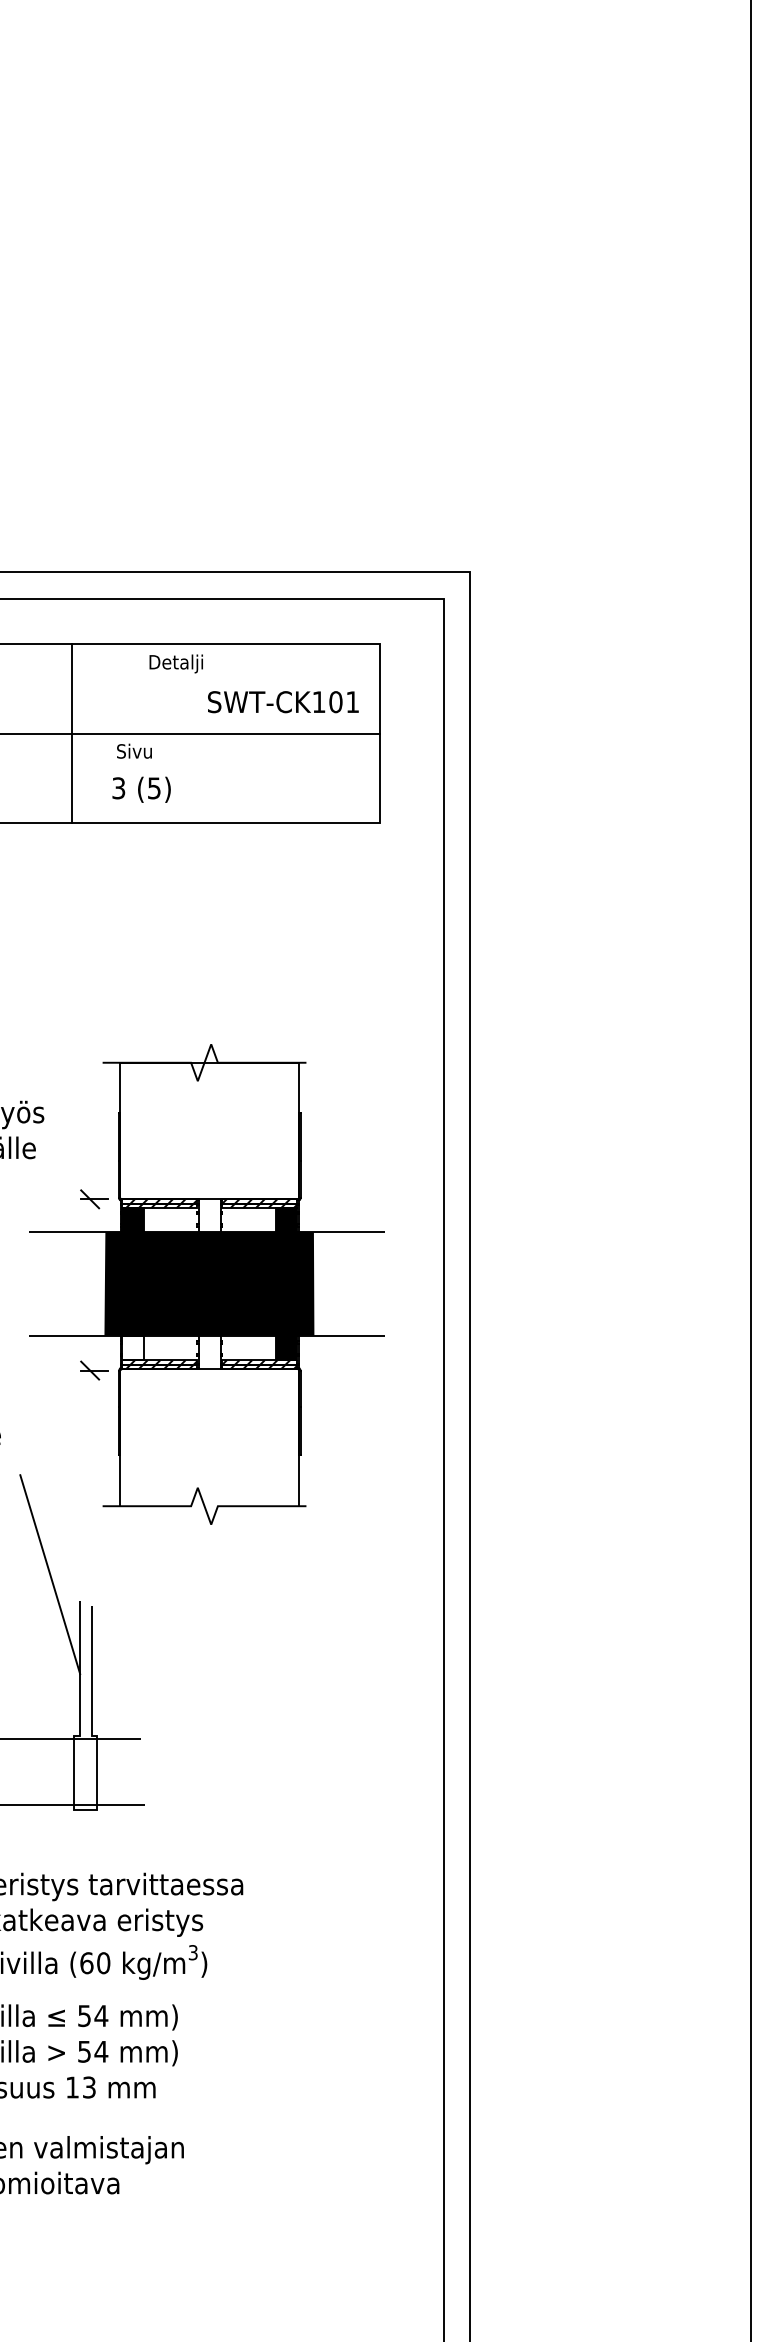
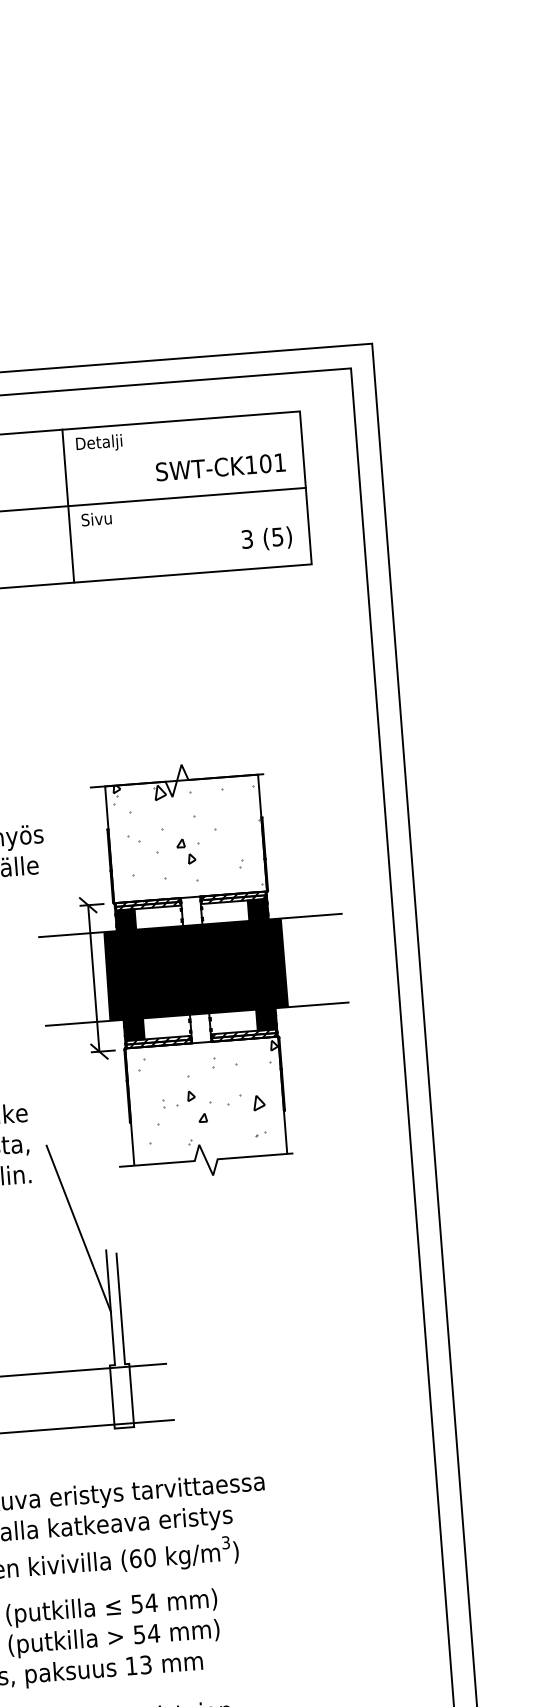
text: (175, 663) -> (98, 443), moved
line: (71, 733) -> (68, 505), moved
text: (141, 789) -> (266, 538), moved
hatch: (212, 1130) -> (188, 838), added
line: (90, 1284) -> (94, 978), added
fill: (132, 1348) -> (134, 1030), added
hatch: (216, 1429) -> (211, 1093), added

